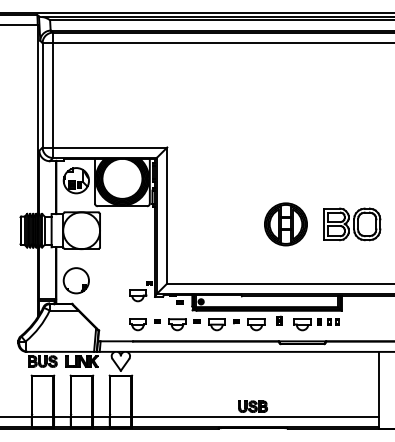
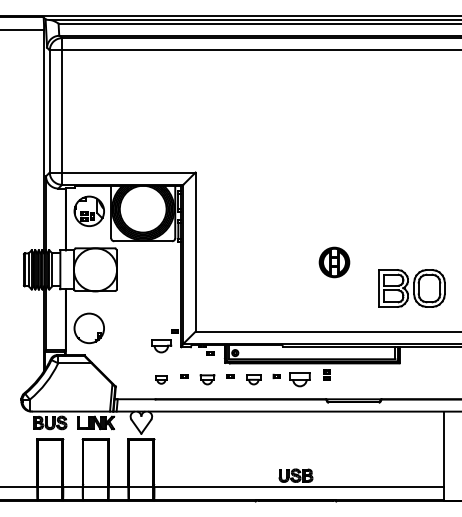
part: (285, 224) -> (334, 262), size x0.6
part: (351, 224) -> (411, 288), moved
part: (138, 324) -> (161, 379), size x0.6
part: (177, 324) -> (207, 379), size x0.7
part: (216, 324) -> (253, 379), size x0.7
part: (316, 324) -> (370, 379), removed

